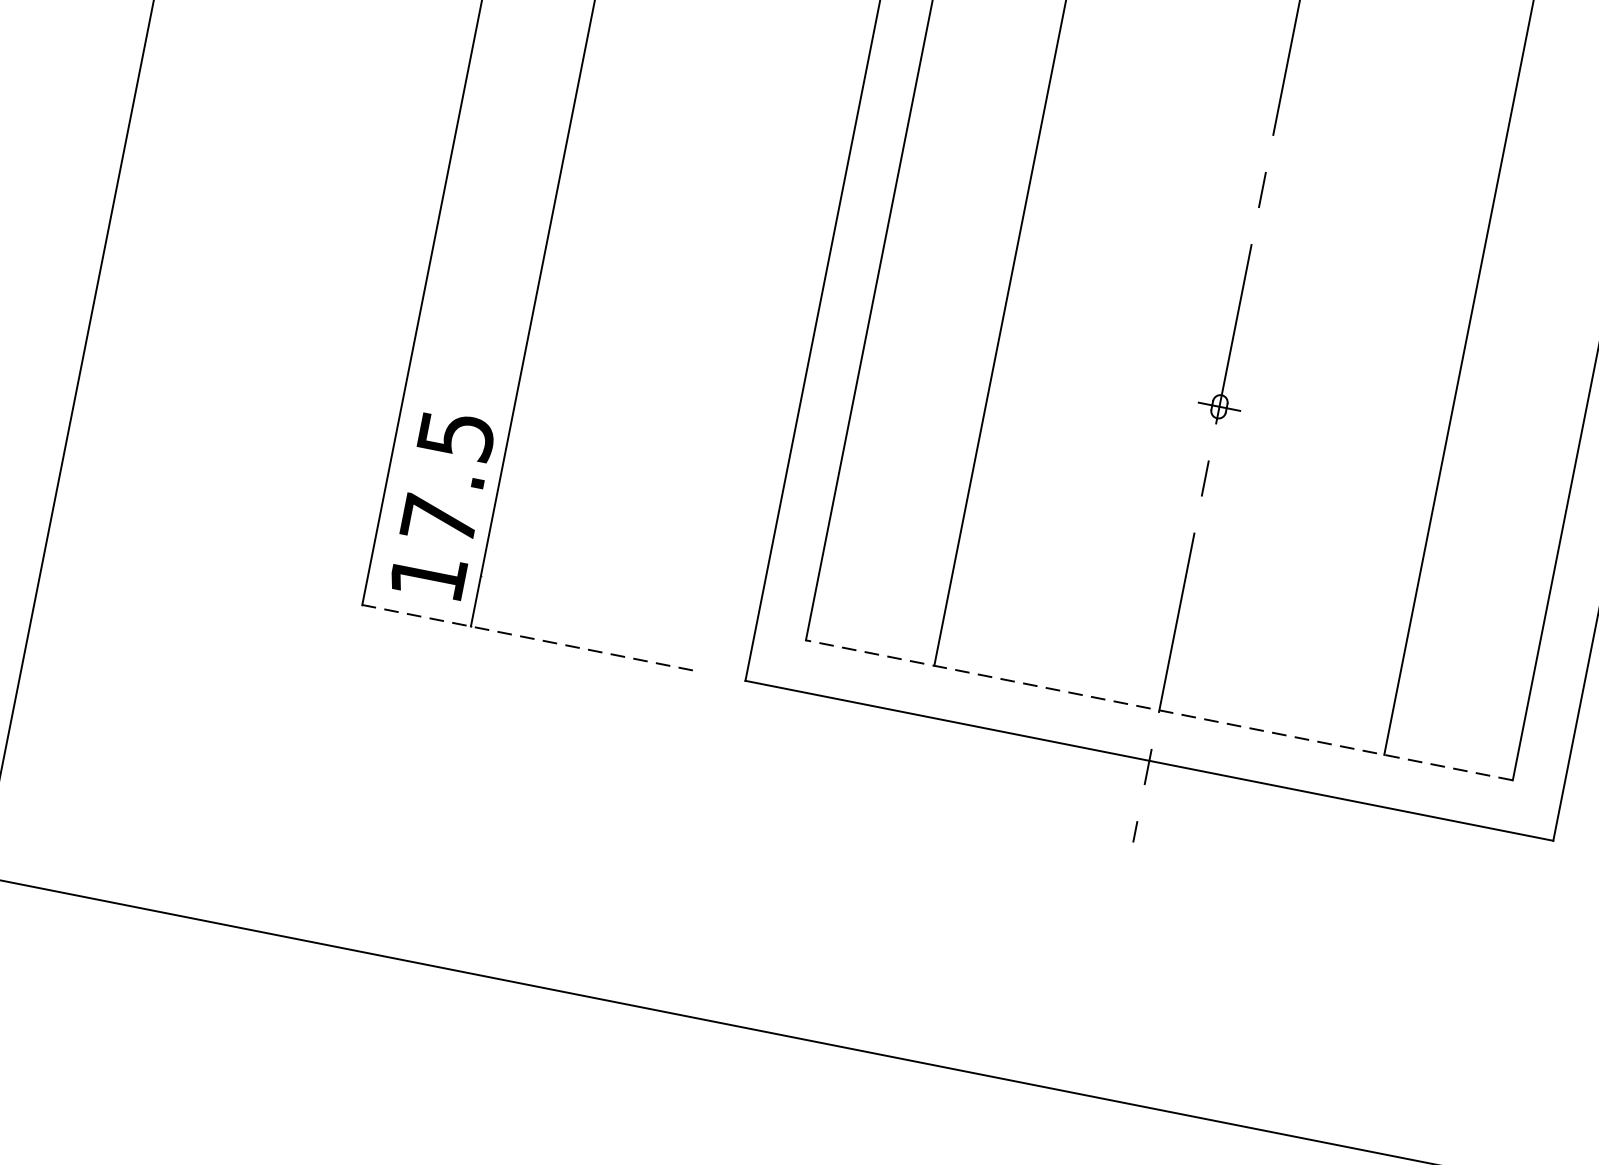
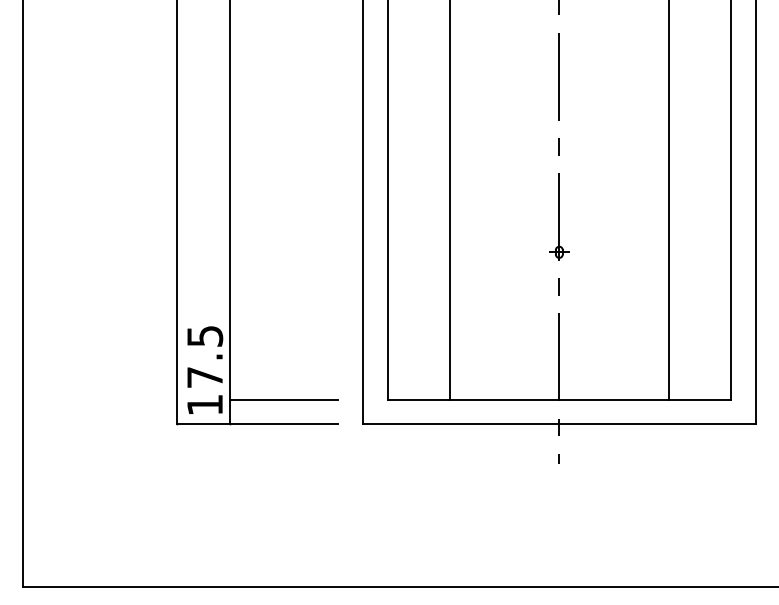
line: (591, 597) -> (283, 399), added
line: (526, 637) -> (256, 424), dashed -> solid
line: (1159, 709) -> (559, 399), dashed -> solid

